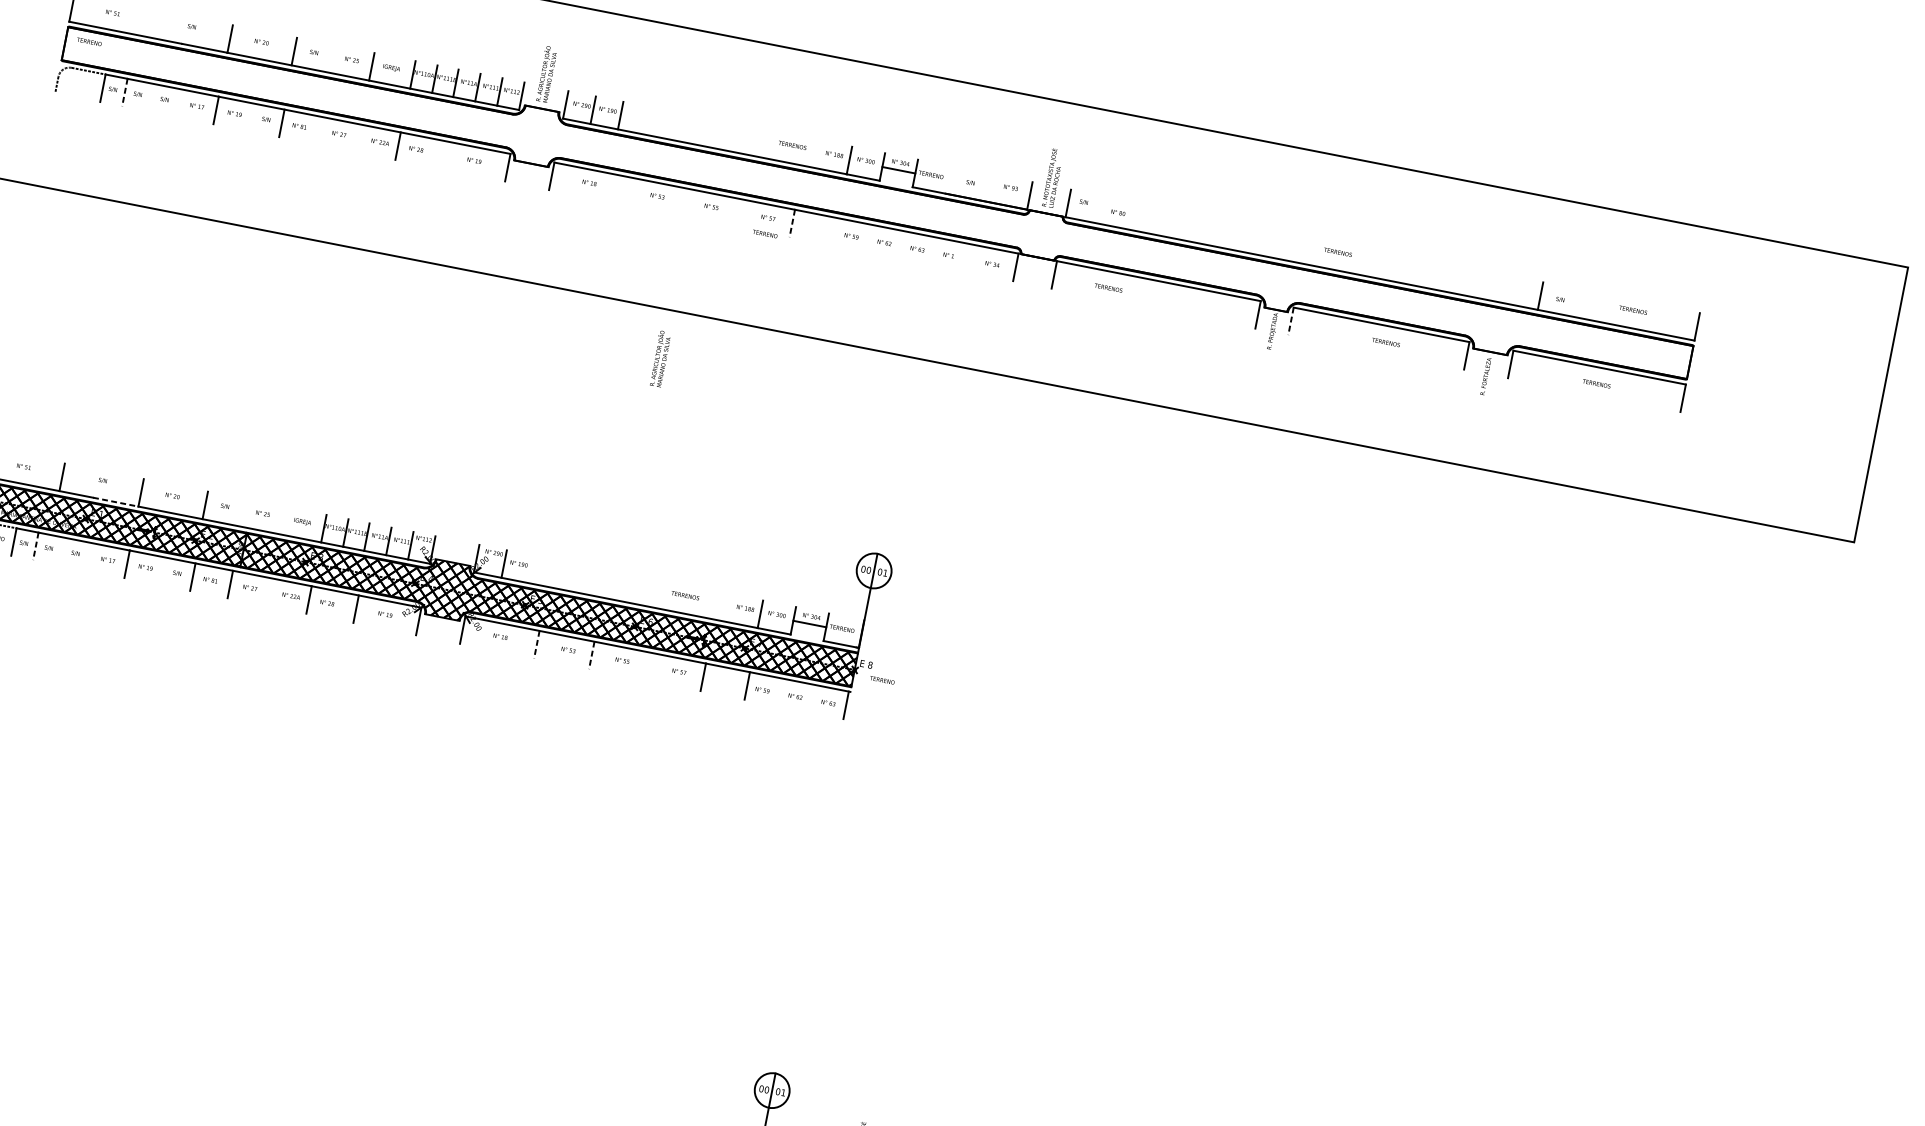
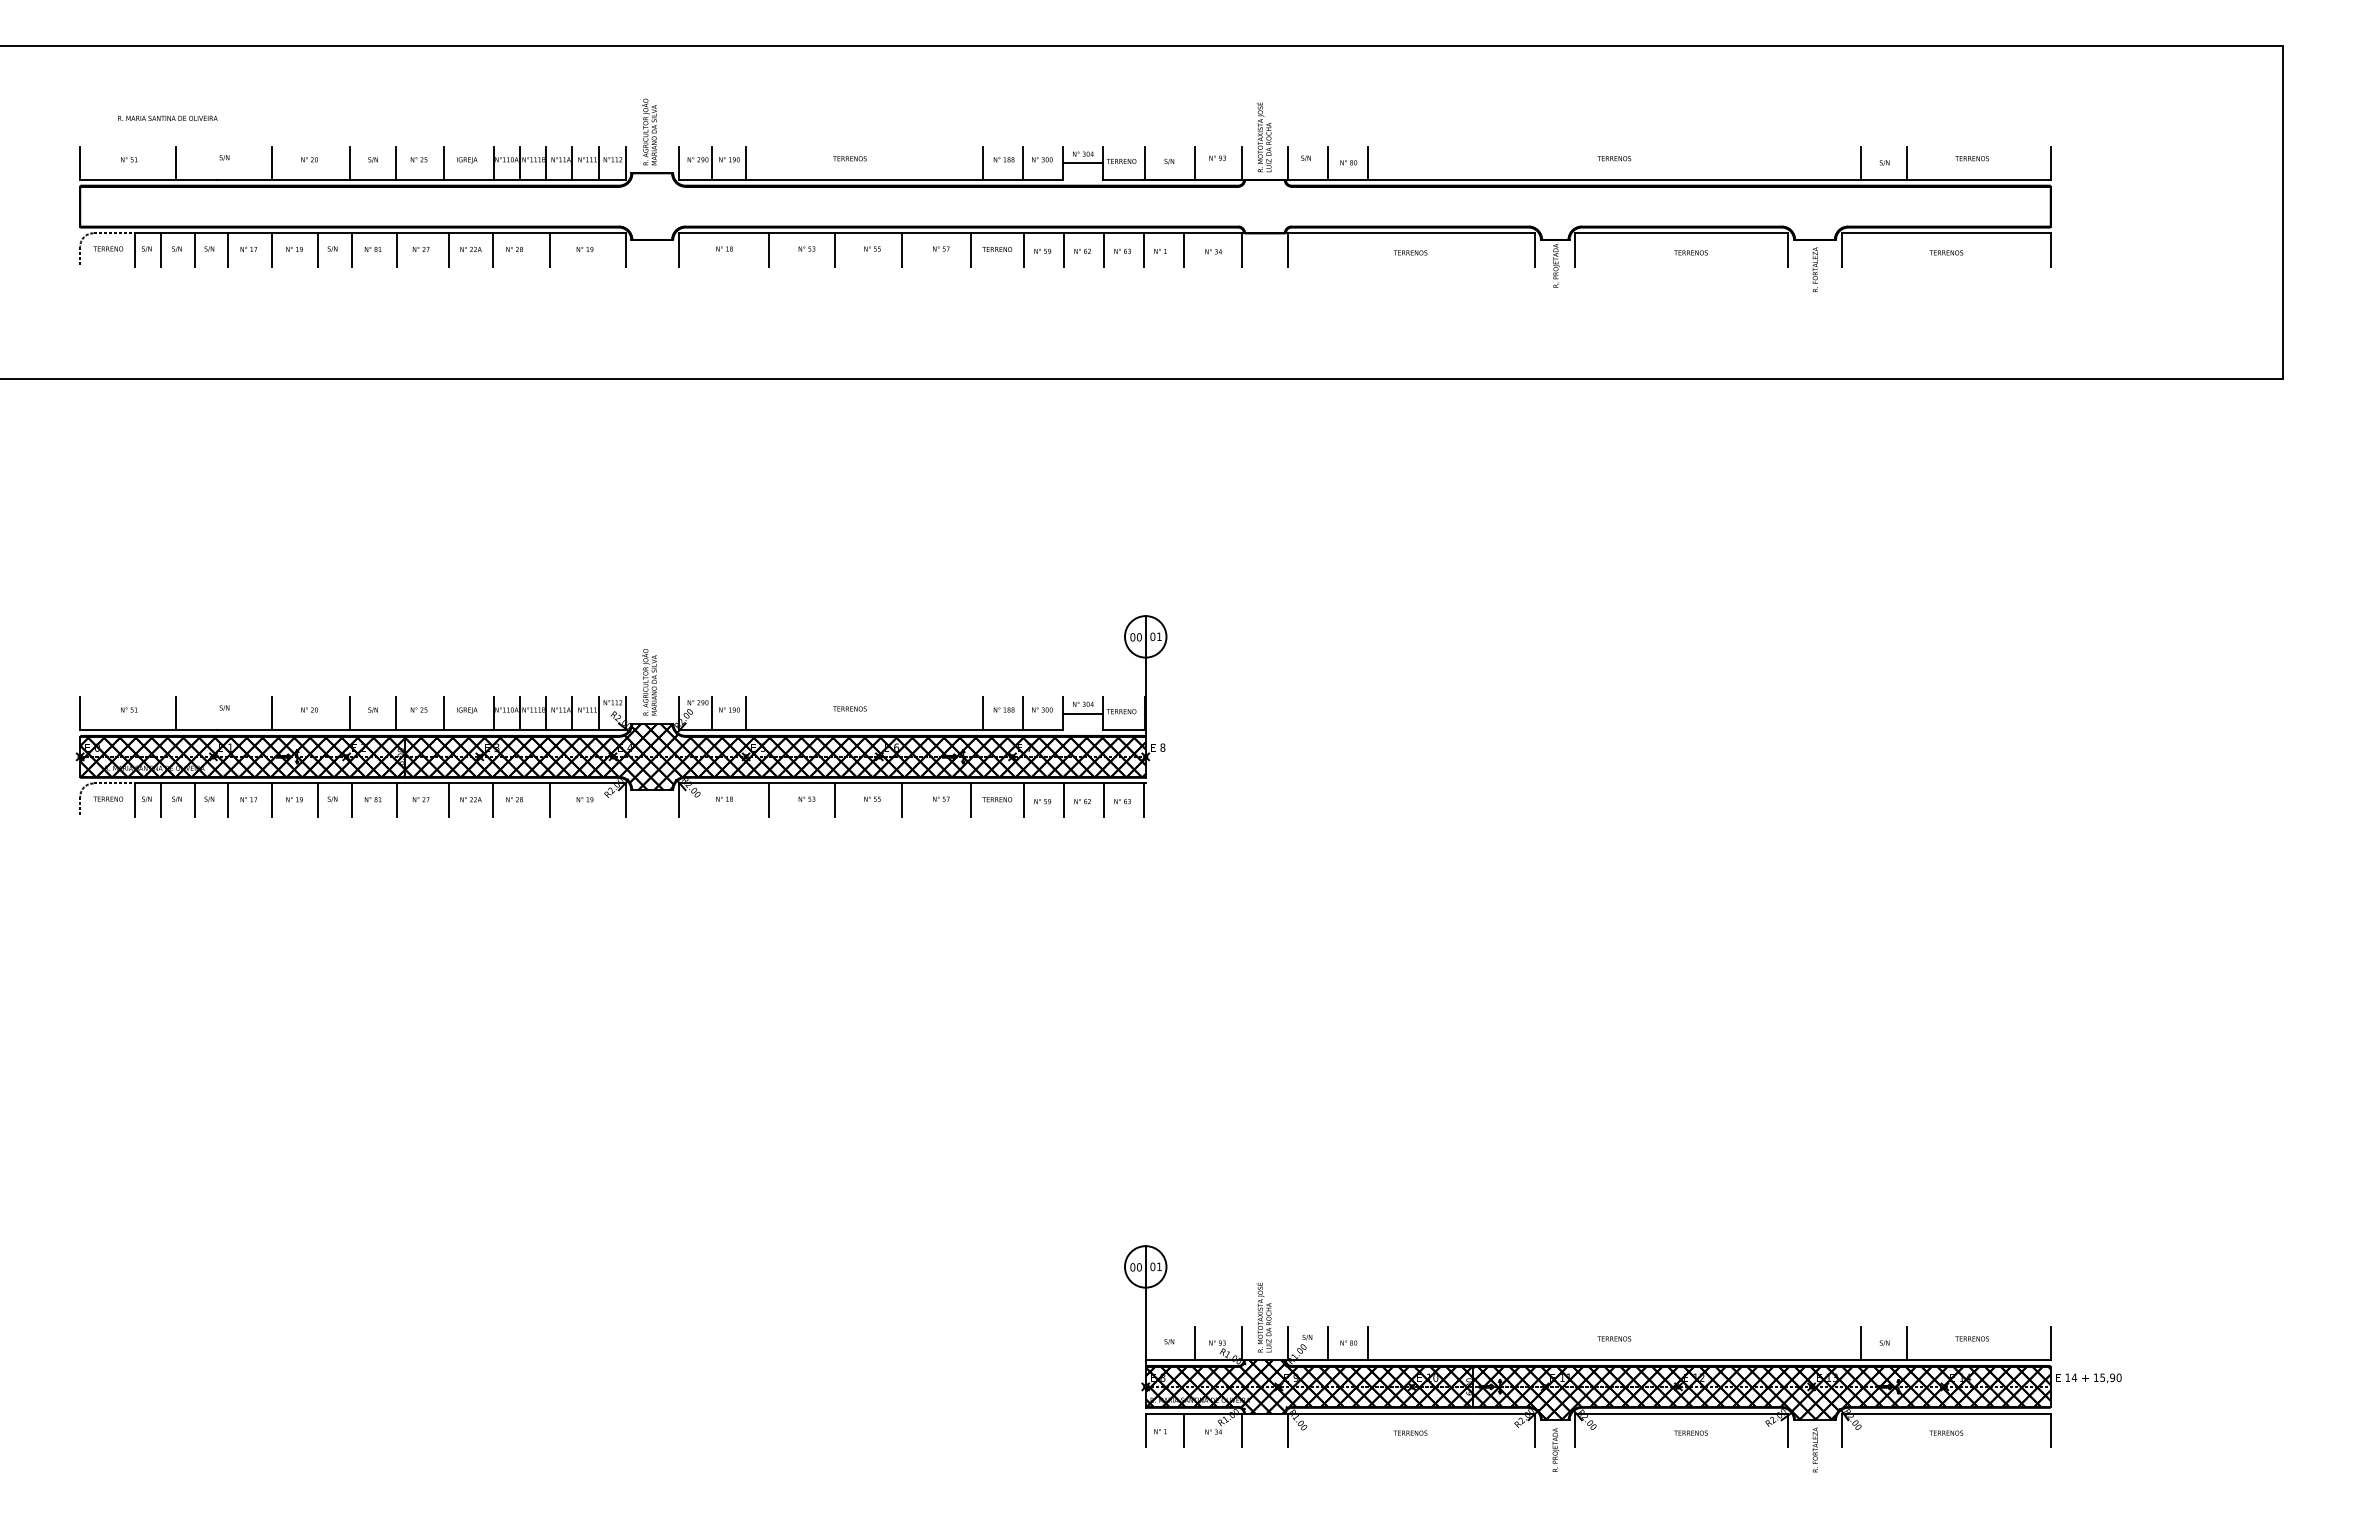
line: (151, 23) -> (176, 163), added
text: (89, 41) -> (108, 248), moved
line: (331, 59) -> (395, 163), added
line: (125, 92) -> (161, 249), dashed -> solid
line: (152, 97) -> (194, 249), added
line: (180, 103) -> (228, 249), added
line: (254, 117) -> (318, 249), added
line: (319, 130) -> (397, 249), added
line: (361, 138) -> (448, 249), added
text: (792, 145) -> (849, 158), moved
line: (816, 154) -> (982, 163), added
line: (445, 155) -> (549, 249), added
line: (950, 180) -> (1145, 163), added
line: (990, 188) -> (1194, 163), added
line: (625, 190) -> (768, 249), added
line: (680, 201) -> (835, 249), added
line: (1101, 210) -> (1328, 163), added
line: (736, 212) -> (902, 249), added
line: (1134, 216) -> (1368, 163), added
line: (792, 223) -> (970, 249), dashed -> solid
line: (836, 231) -> (1023, 249), added
text: (765, 234) -> (997, 249), moved
line: (869, 238) -> (1063, 249), added
line: (902, 244) -> (1103, 249), added
line: (935, 251) -> (1143, 249), added
line: (967, 257) -> (1183, 249), added
text: (1108, 287) -> (1410, 252), moved
line: (1579, 303) -> (1907, 163), added
line: (1291, 321) -> (1575, 249), dashed -> solid
text: (660, 359) -> (649, 682), moved
line: (115, 502) -> (244, 730), dashed -> solid
line: (242, 512) -> (395, 713), added
line: (282, 520) -> (443, 713), added
line: (35, 546) -> (161, 800), dashed -> solid
line: (63, 551) -> (194, 799), added
line: (91, 556) -> (228, 799), added
line: (531, 569) -> (745, 713), added
line: (165, 571) -> (318, 799), added
line: (272, 592) -> (448, 799), added
text: (685, 595) -> (849, 708), moved
line: (727, 607) -> (982, 713), added
line: (536, 644) -> (768, 800), dashed -> solid
line: (591, 655) -> (835, 800), dashed -> solid
line: (647, 665) -> (902, 799), added
text: (882, 680) -> (997, 799), moved
line: (780, 691) -> (1063, 799), added
line: (813, 698) -> (1103, 799), added

